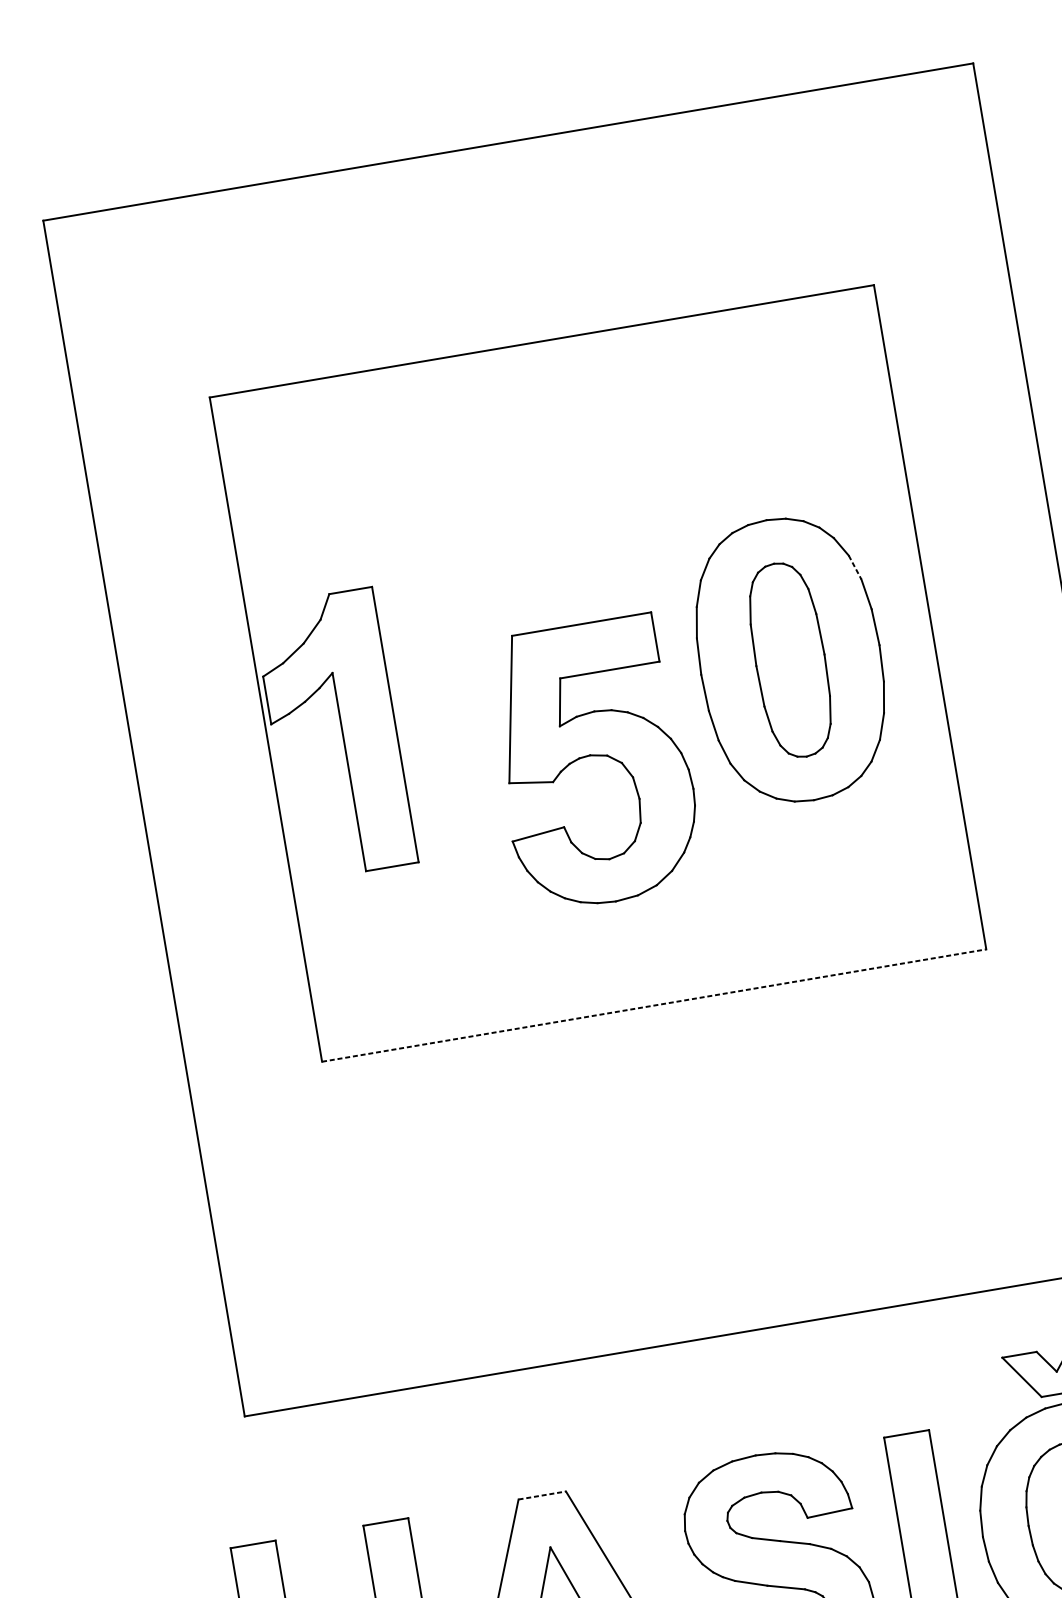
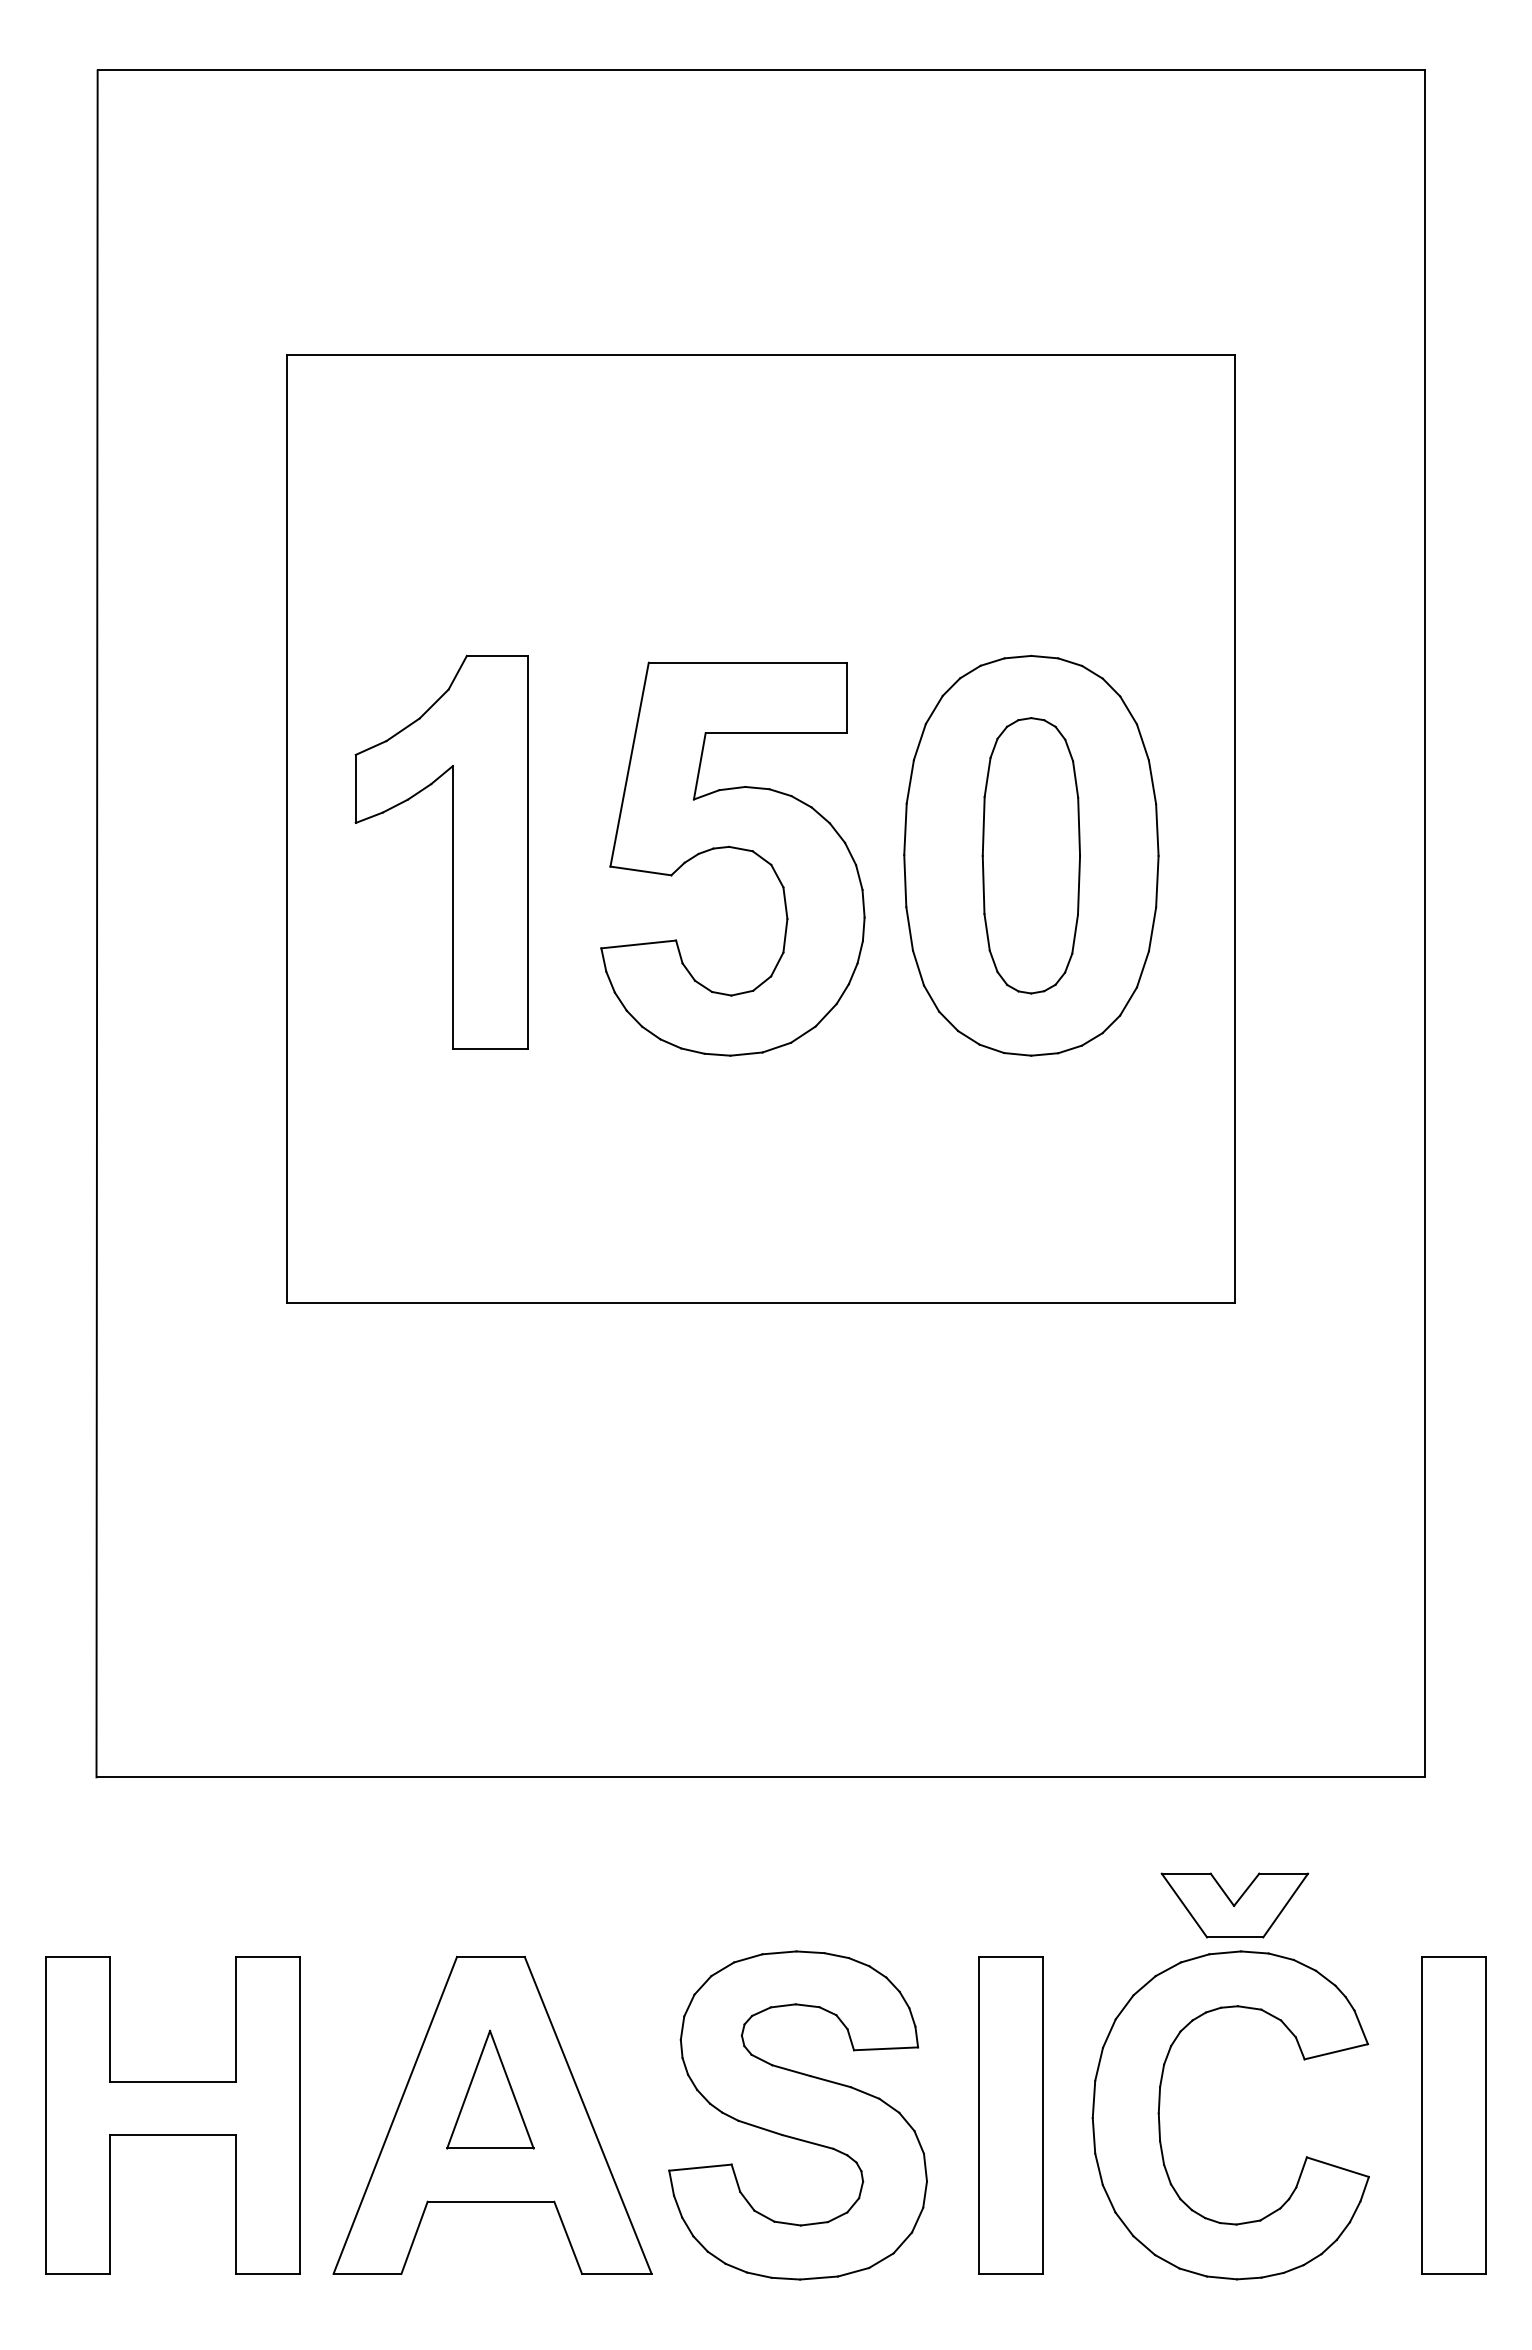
line: (854, 567) -> (1142, 742), dashed -> solid
part: (342, 732) -> (452, 851), moved
part: (595, 756) -> (736, 849), moved
line: (654, 1005) -> (761, 1303), dashed -> solid
line: (541, 1495) -> (490, 1956), dashed -> solid

